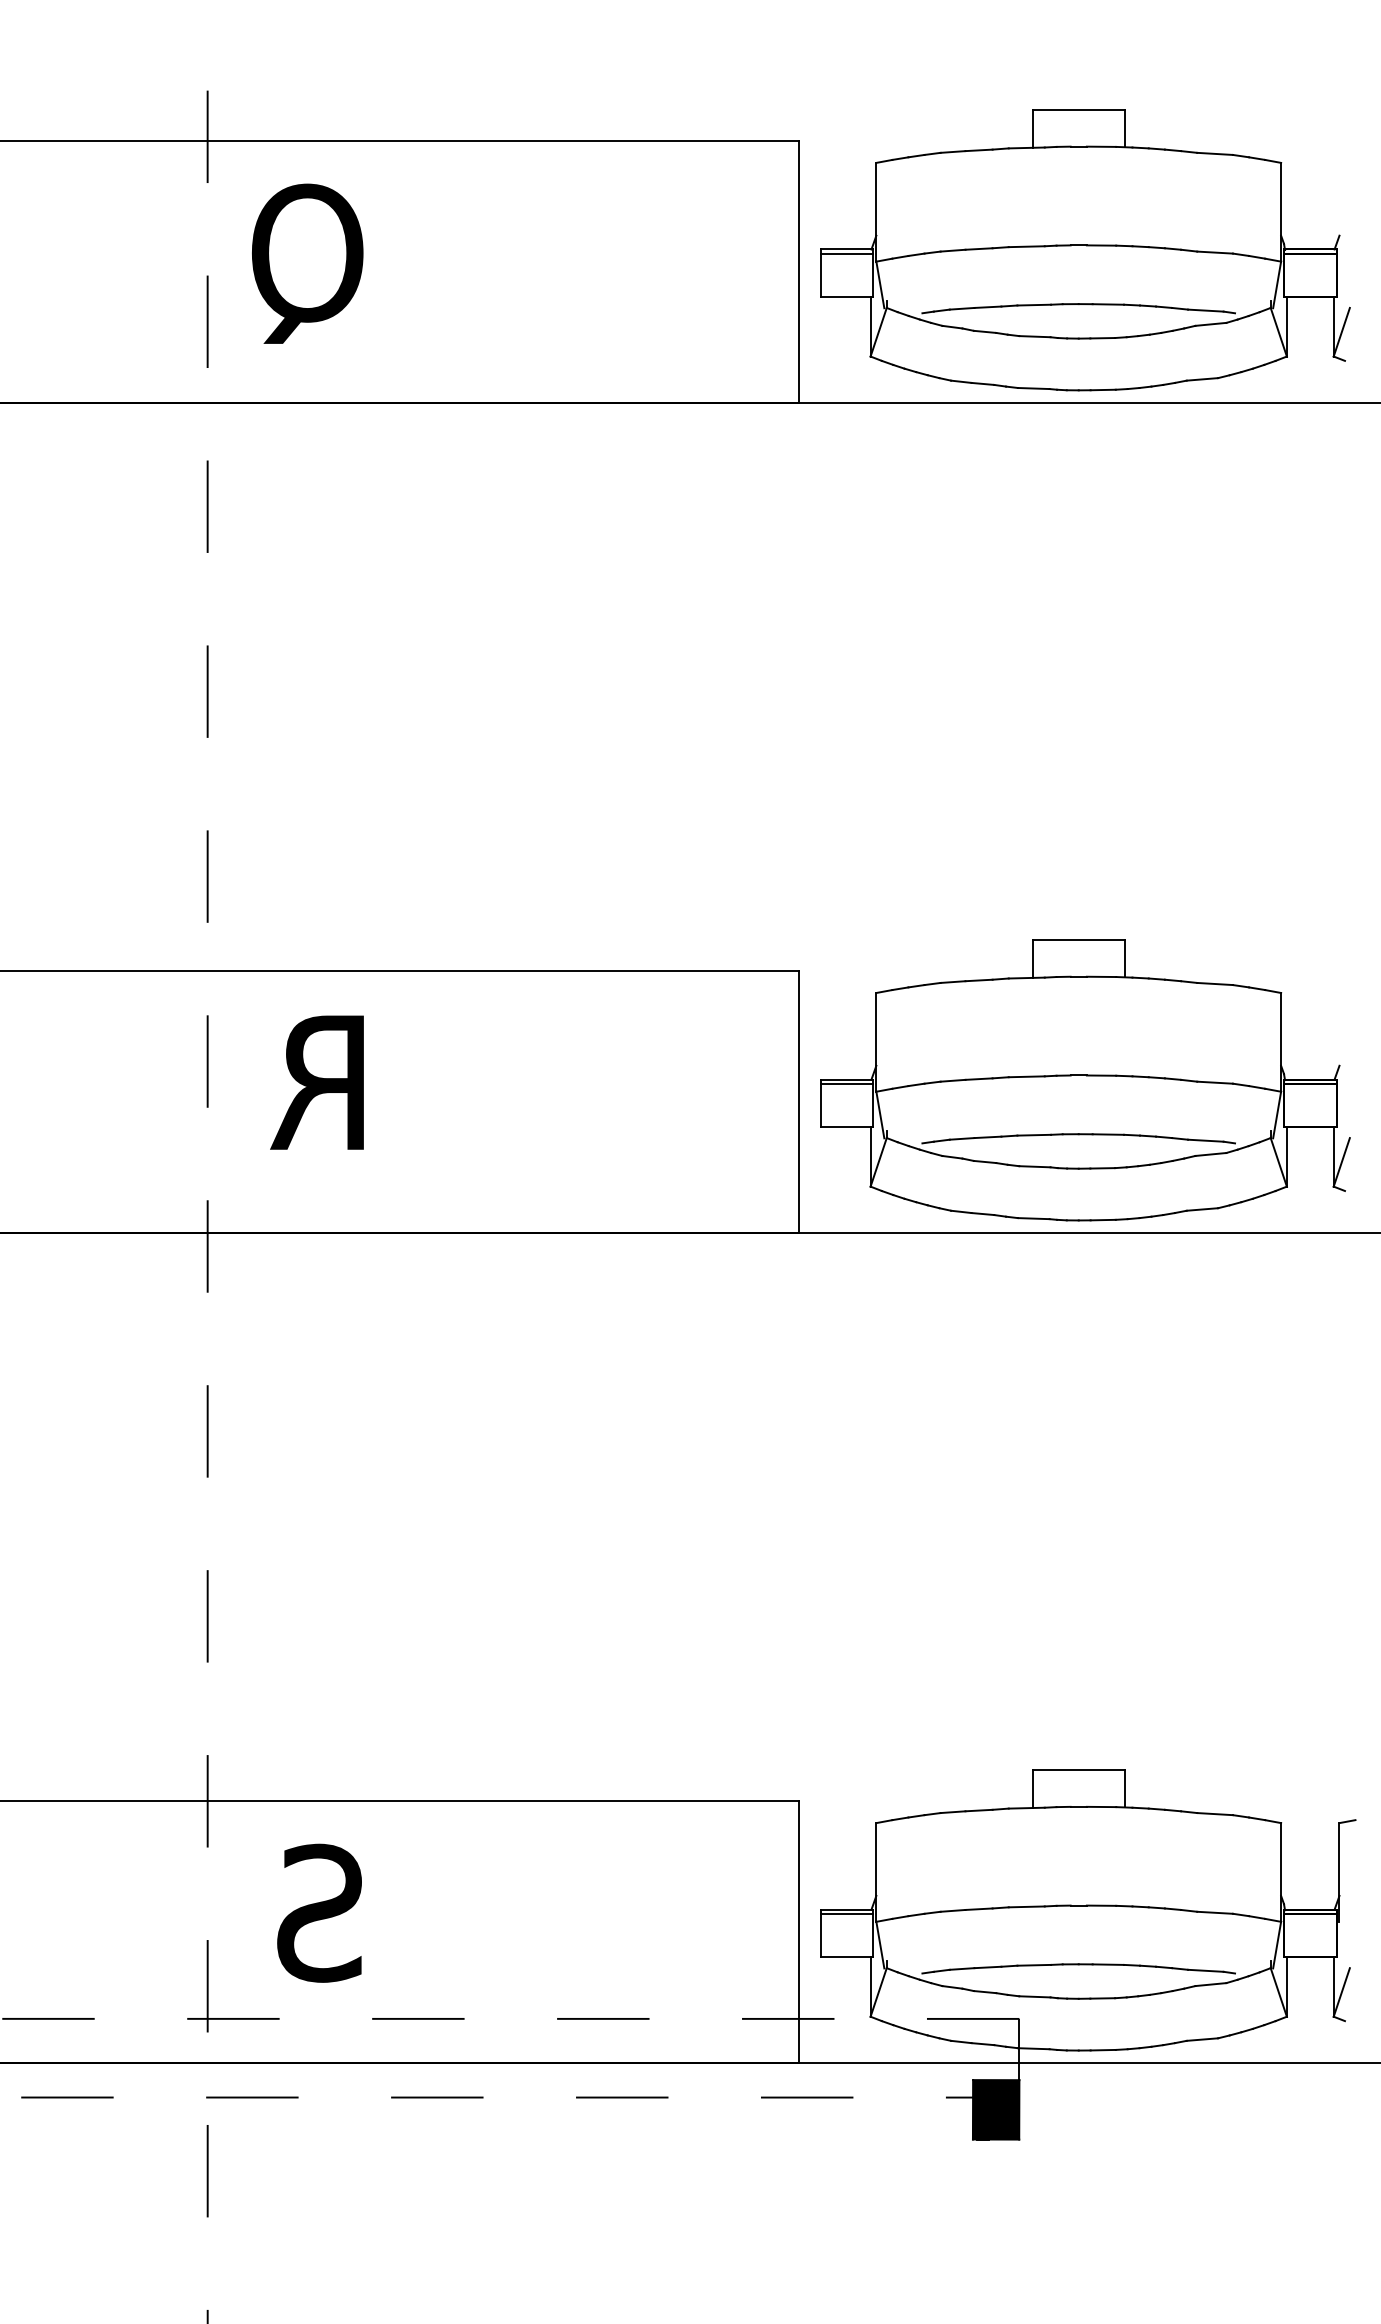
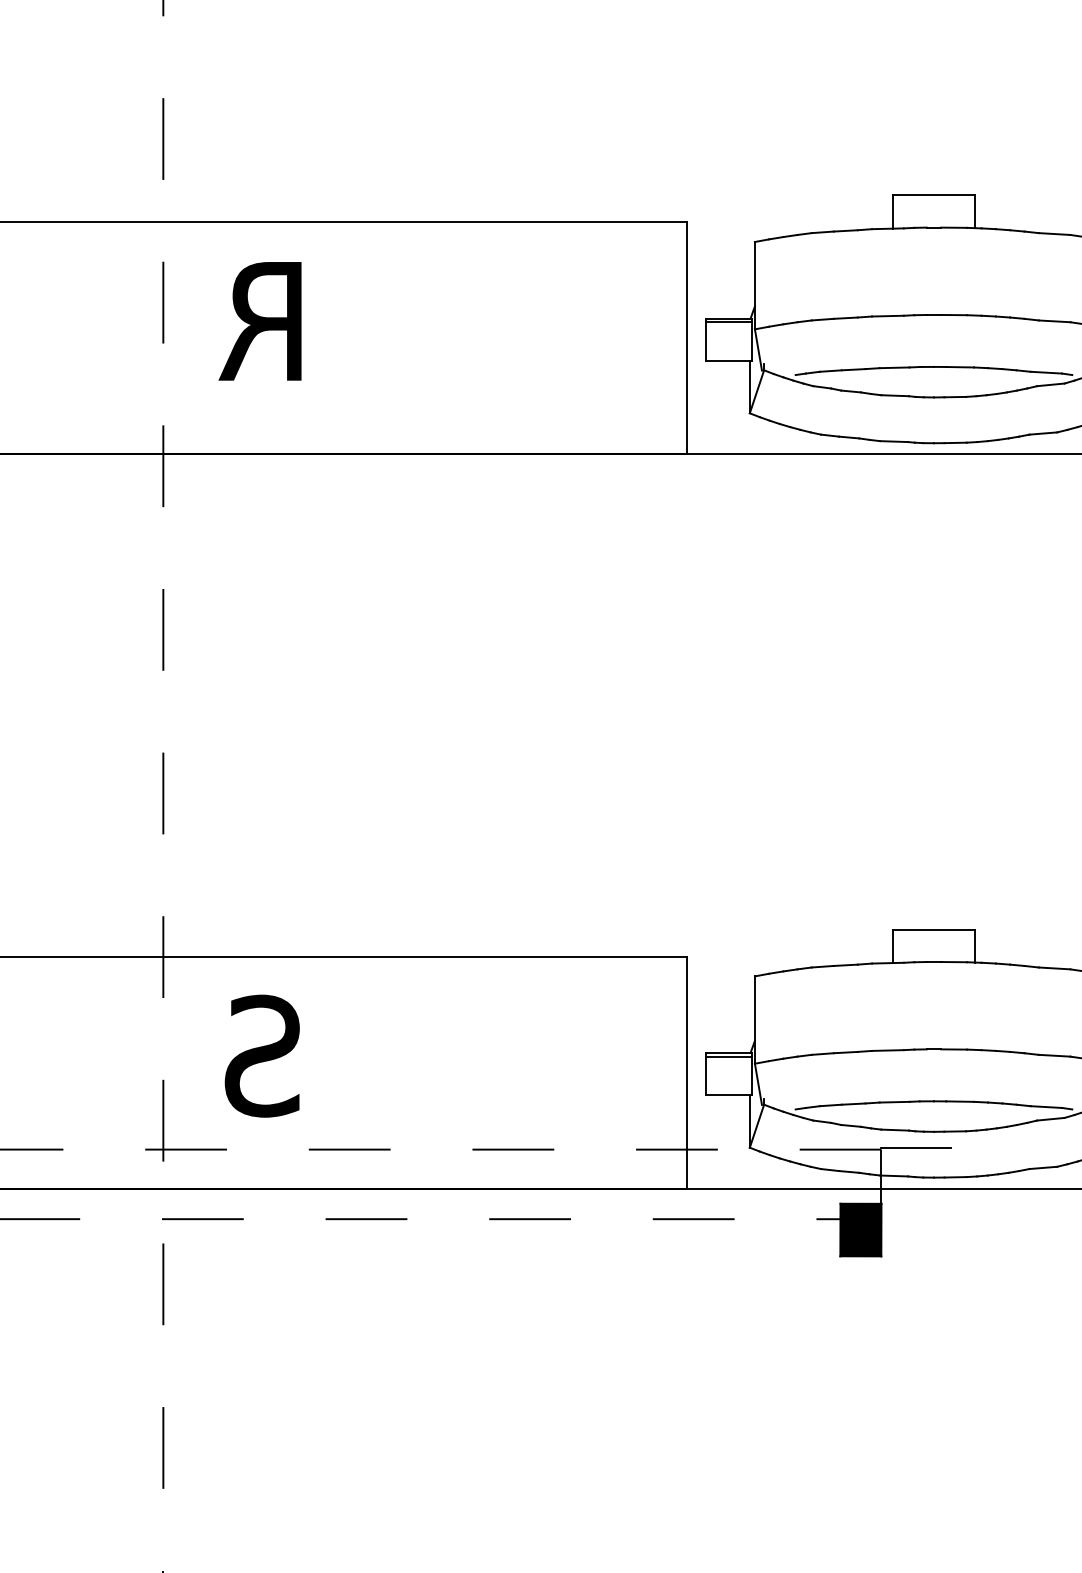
line: (1058, 2017) -> (916, 1148), added

